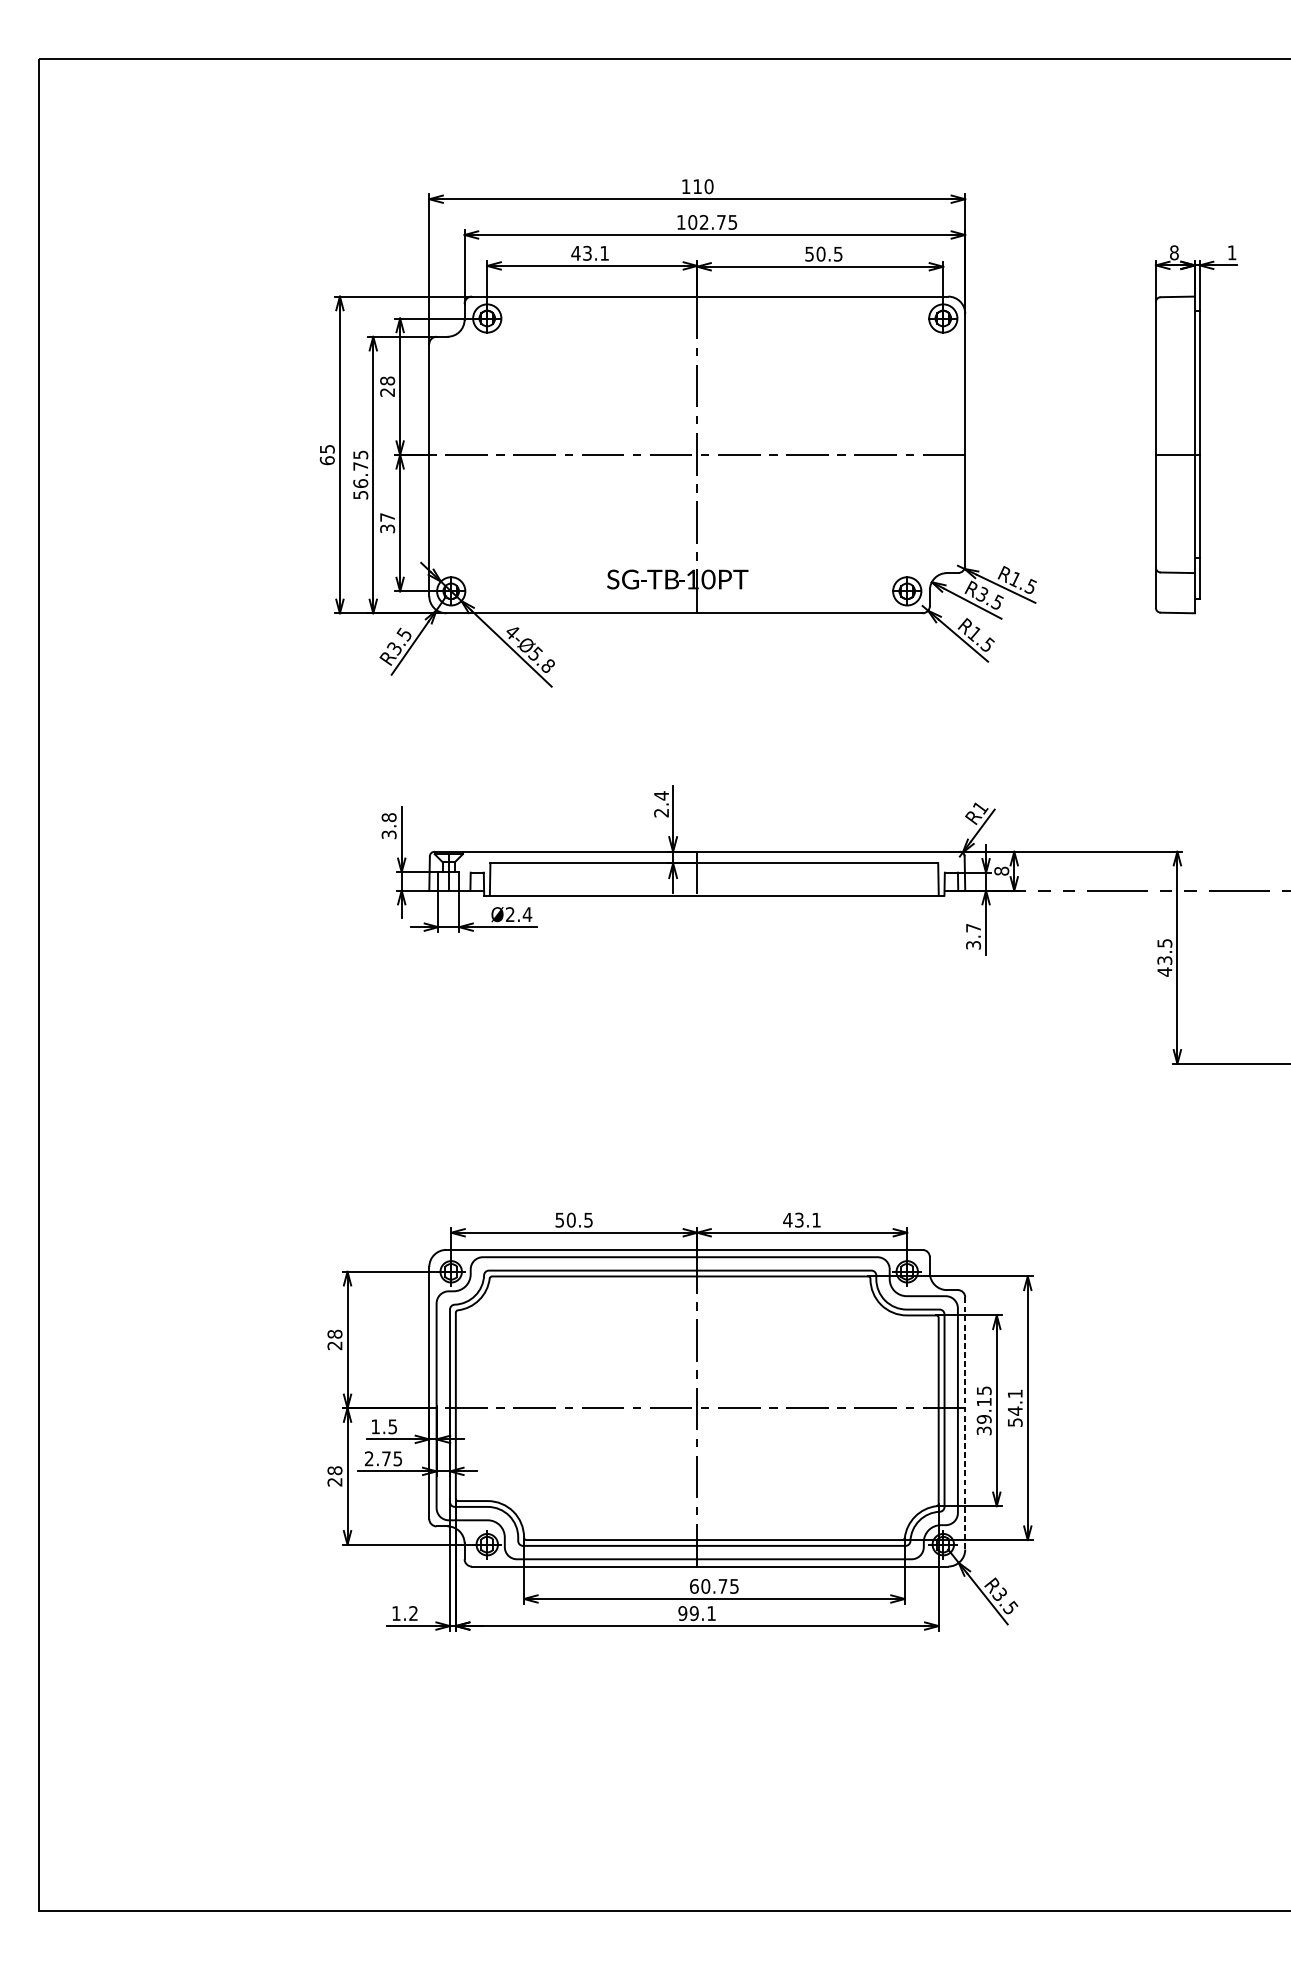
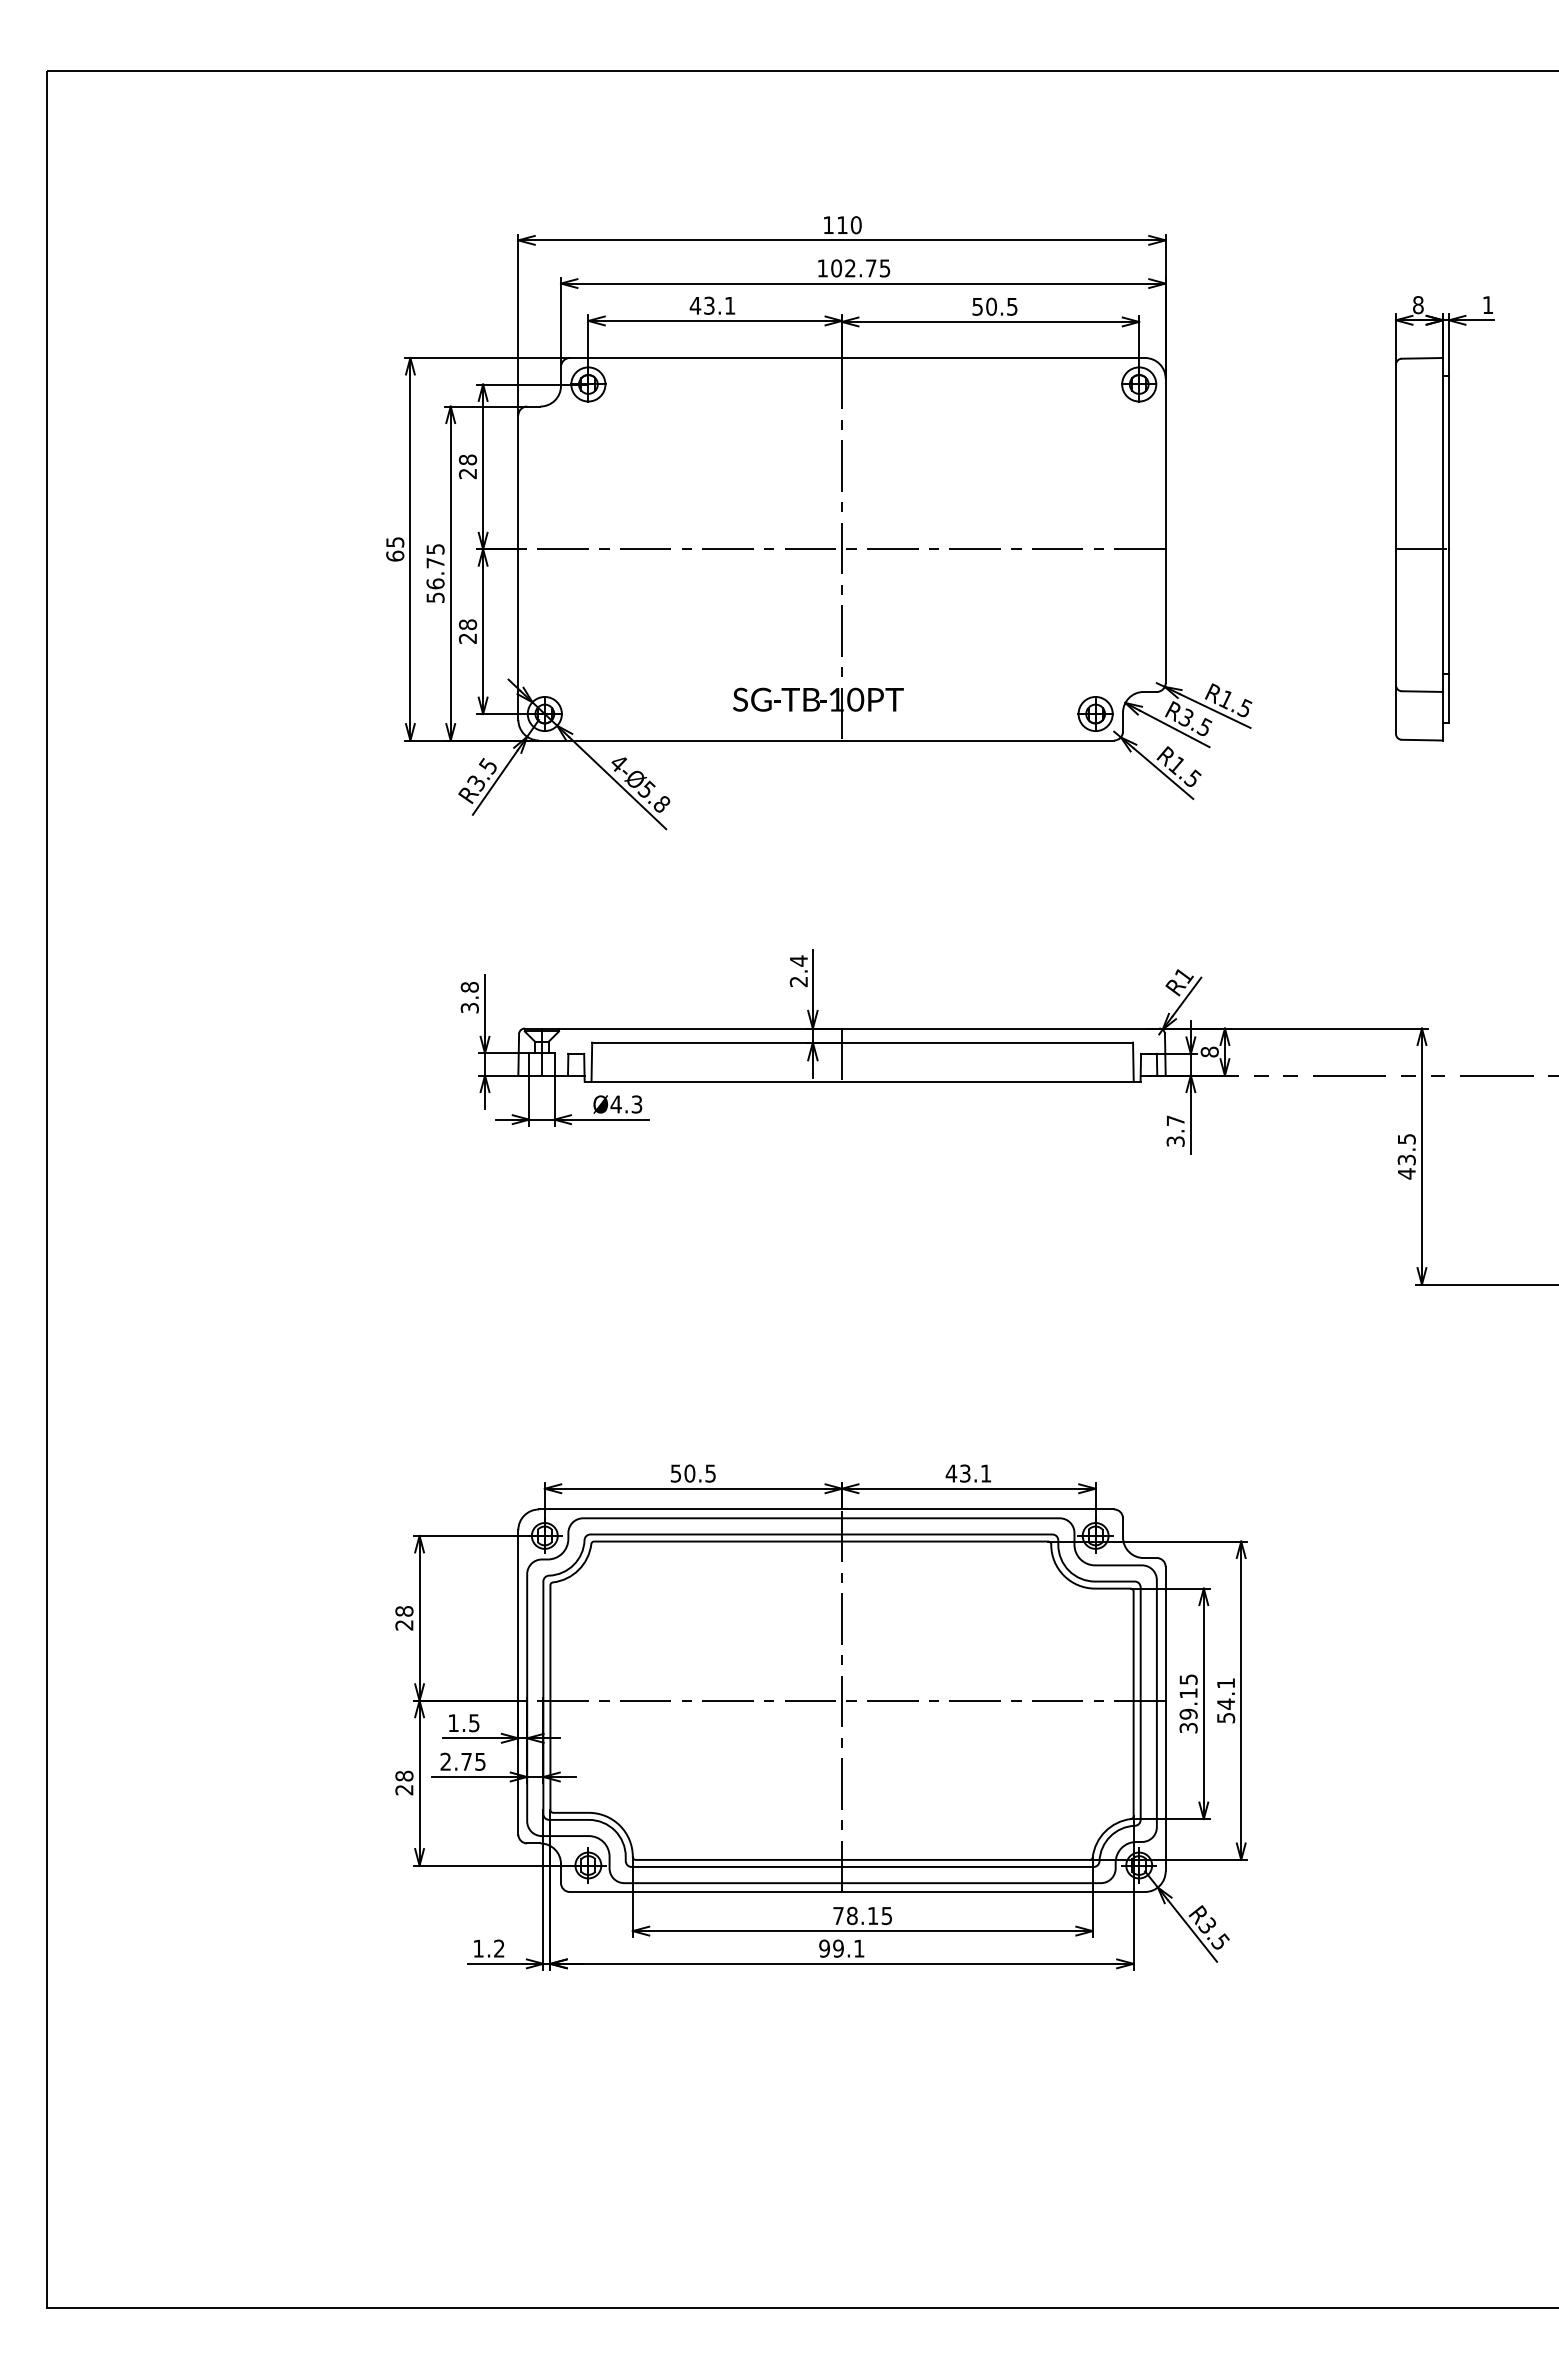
text: (387, 523) -> (467, 631), 37 -> 28
text: (518, 914) -> (626, 1104), Ø2.4 -> Ø4.3
line: (965, 1423) -> (1165, 1719), dashed -> solid
text: (708, 1586) -> (855, 1915), 60.75 -> 78.15

